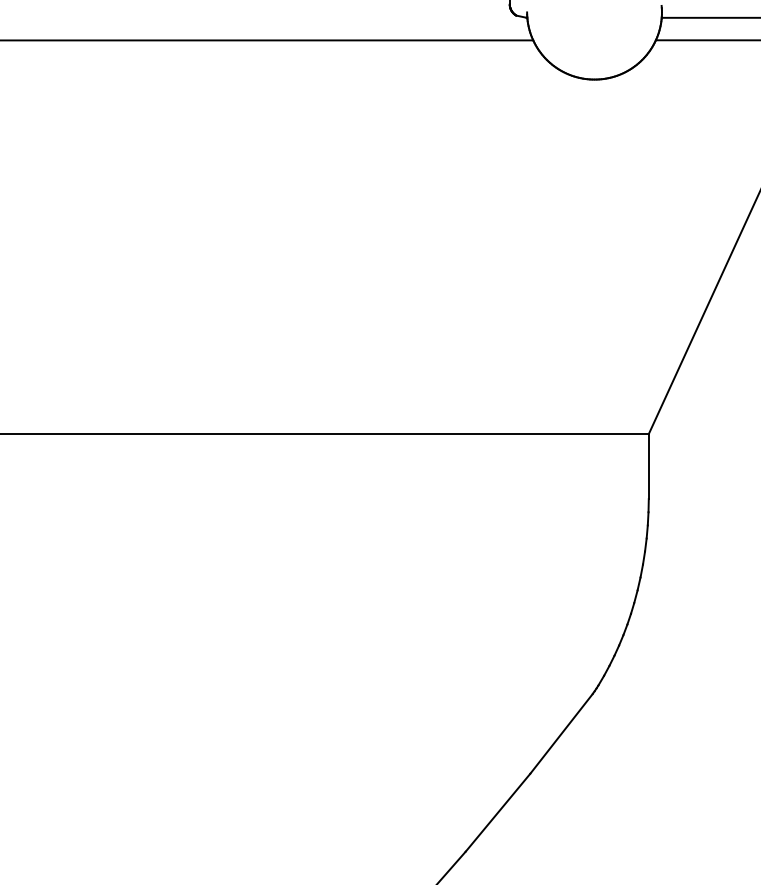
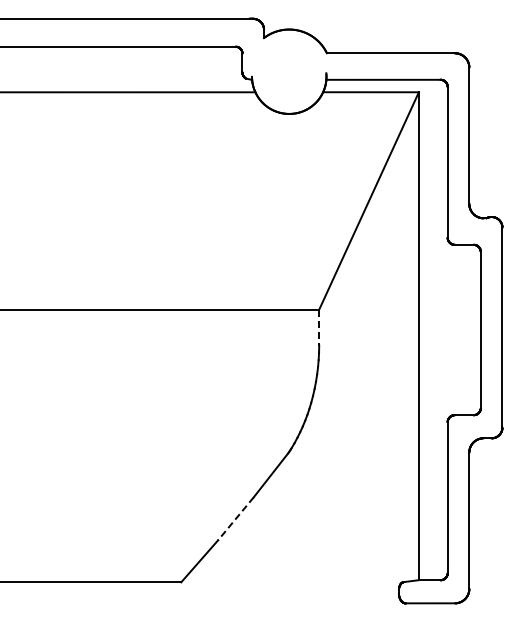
line: (649, 466) -> (319, 327), solid -> dashed
line: (497, 812) -> (235, 518), solid -> dashed

